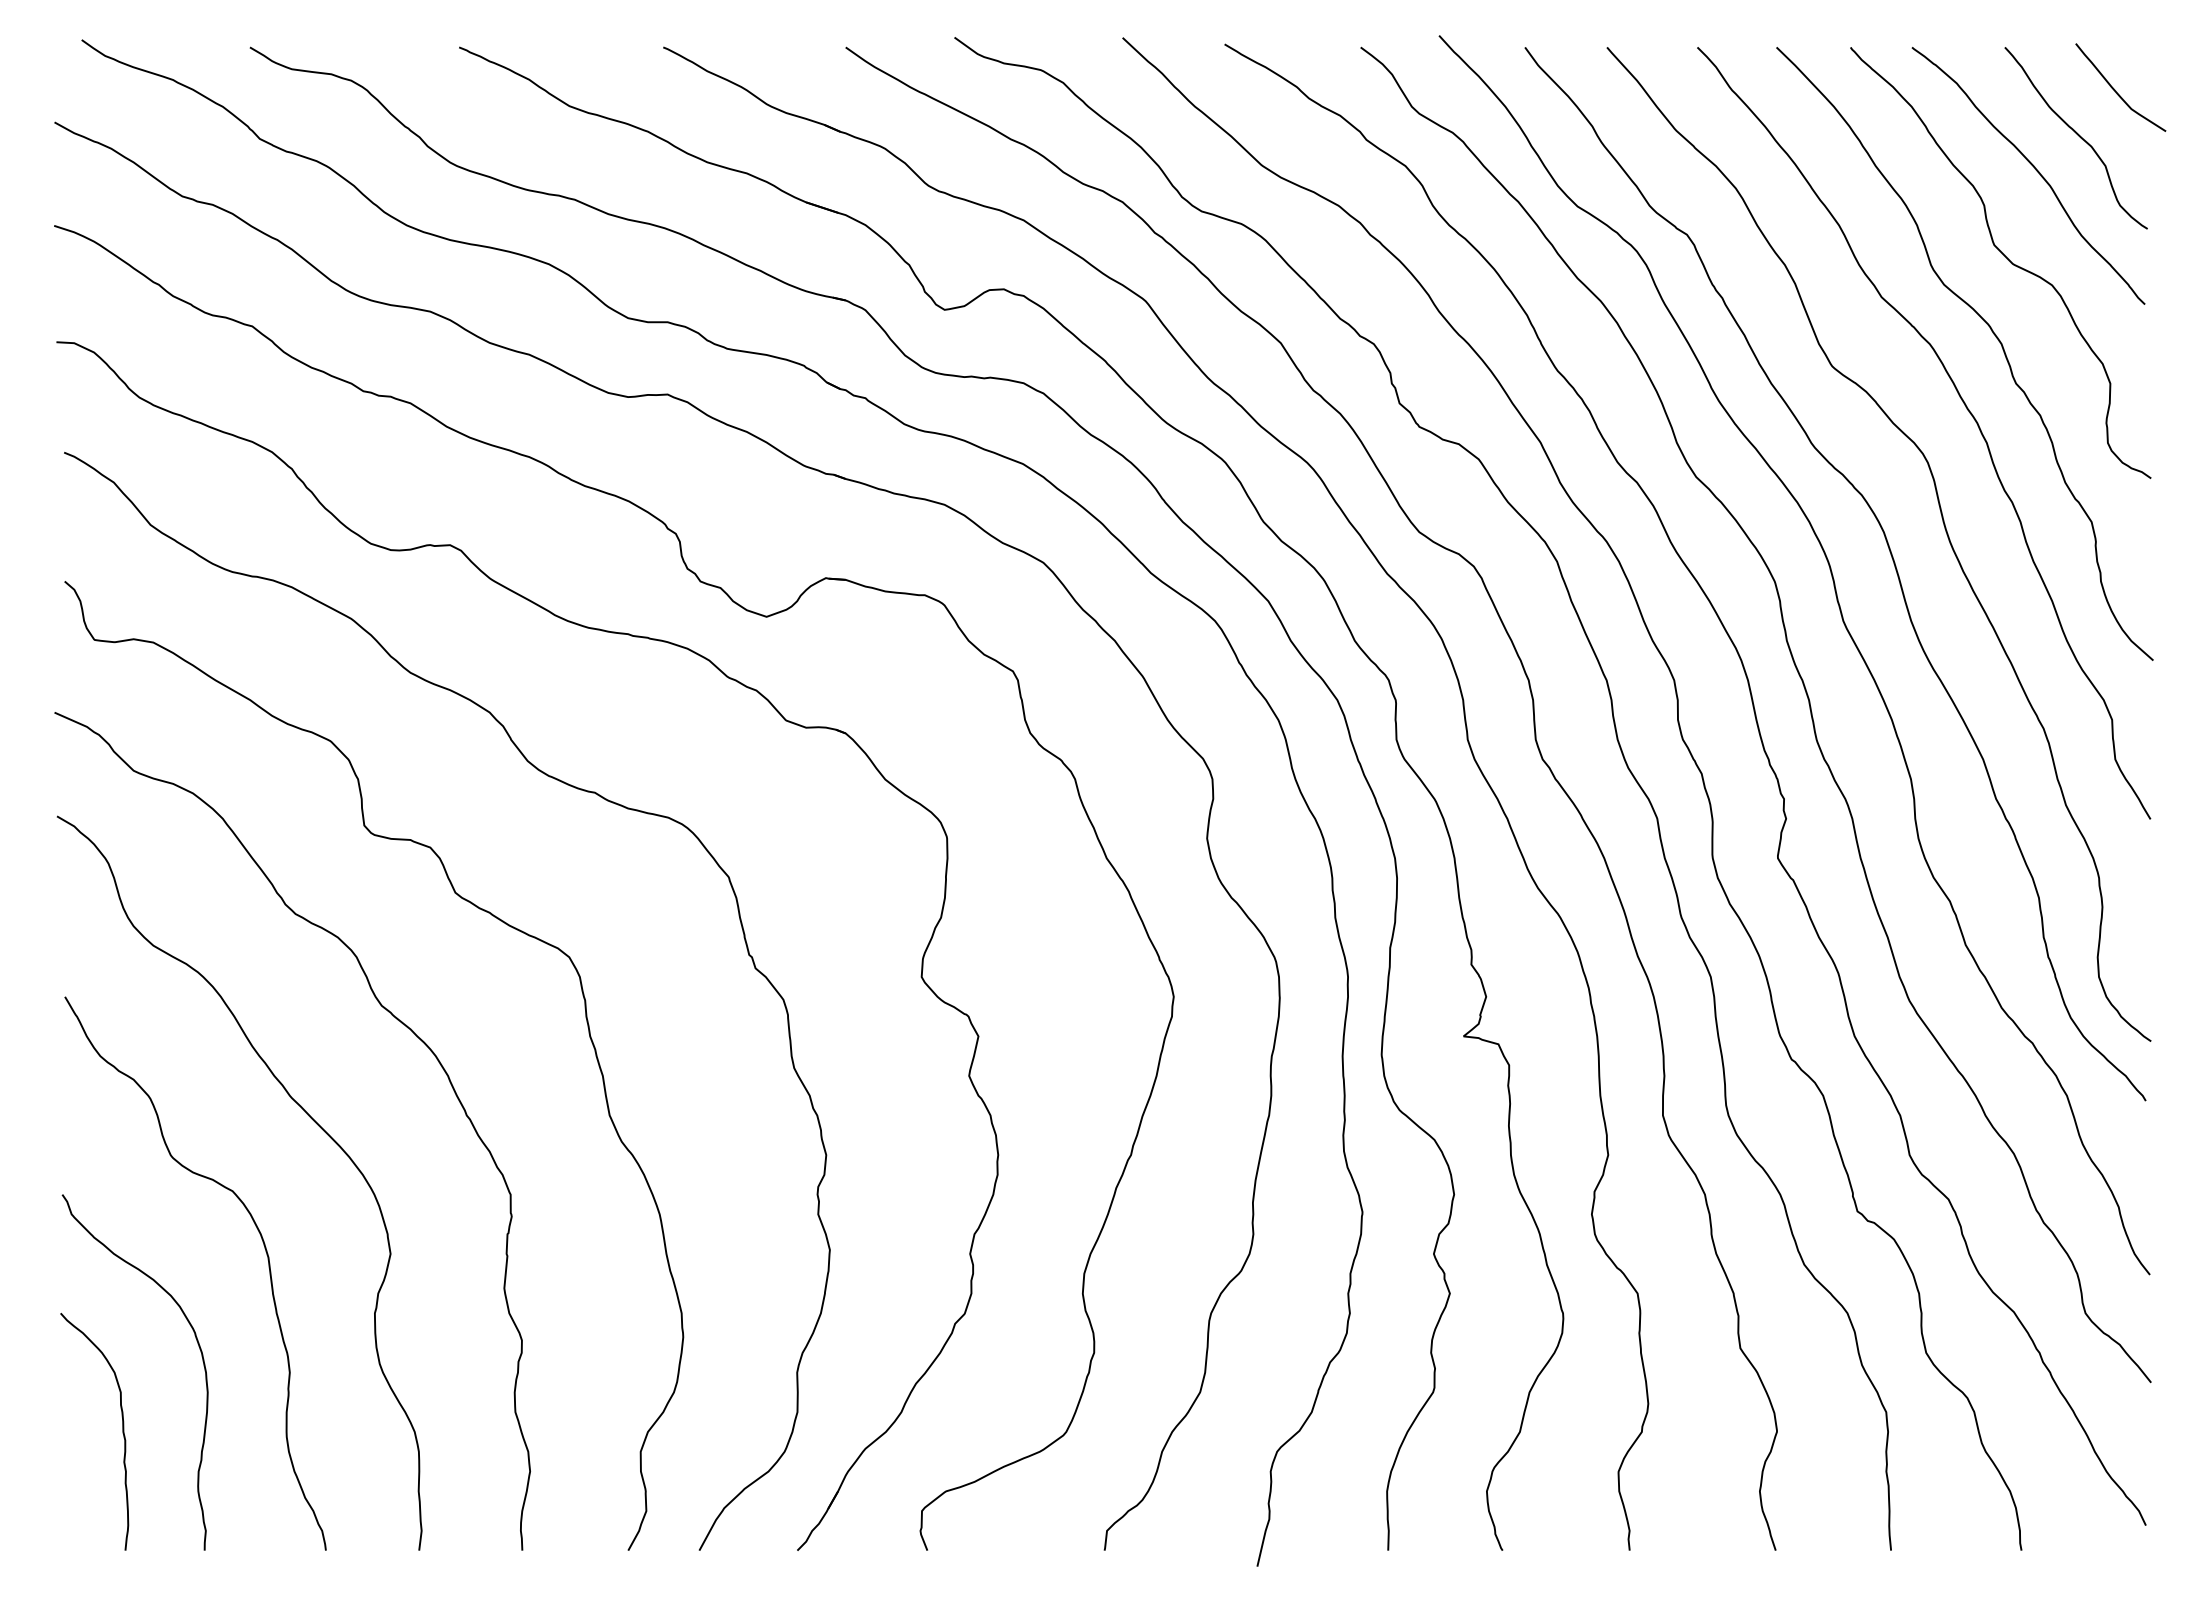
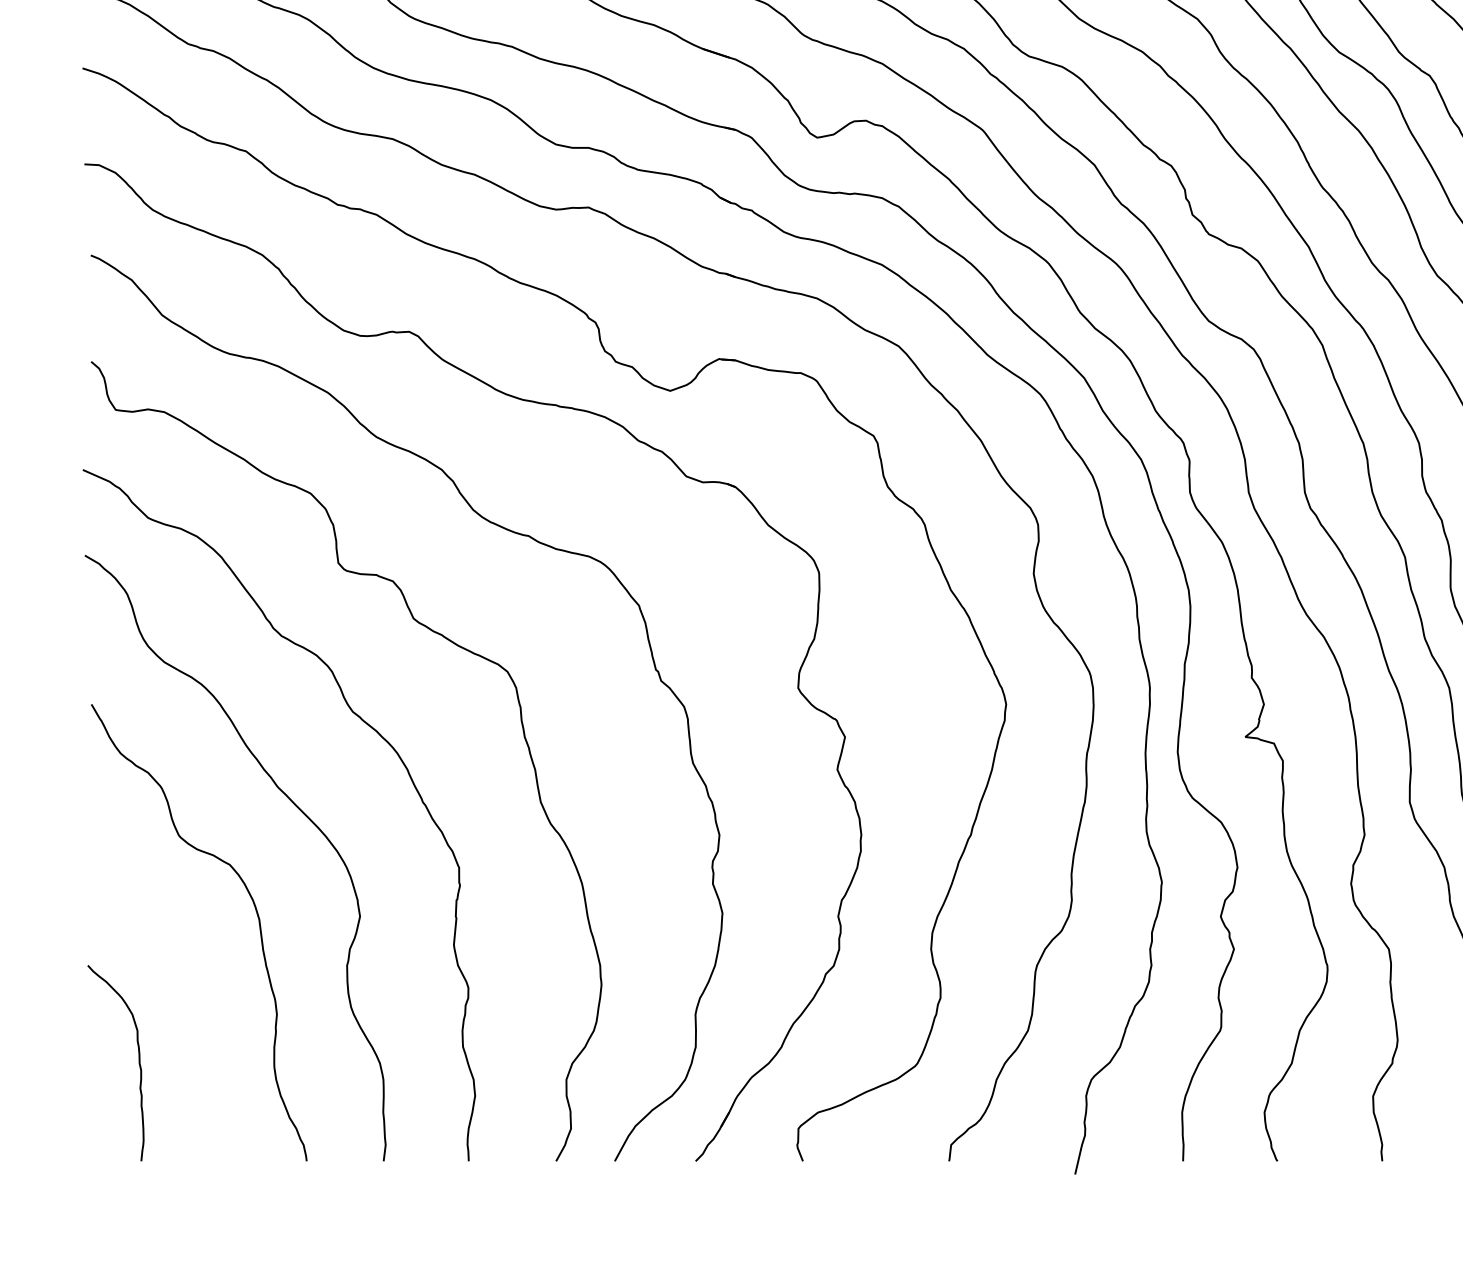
curve: (201, 1356) -> (204, 1001), removed

